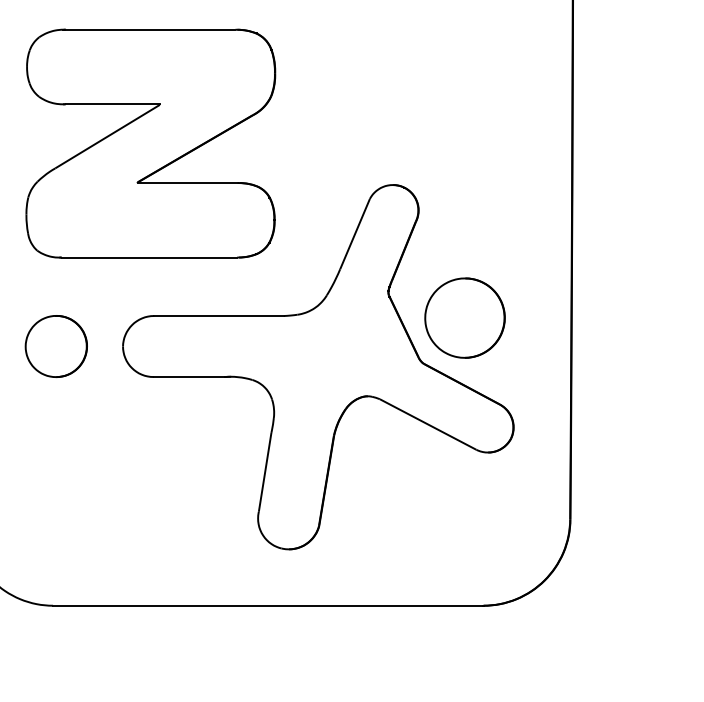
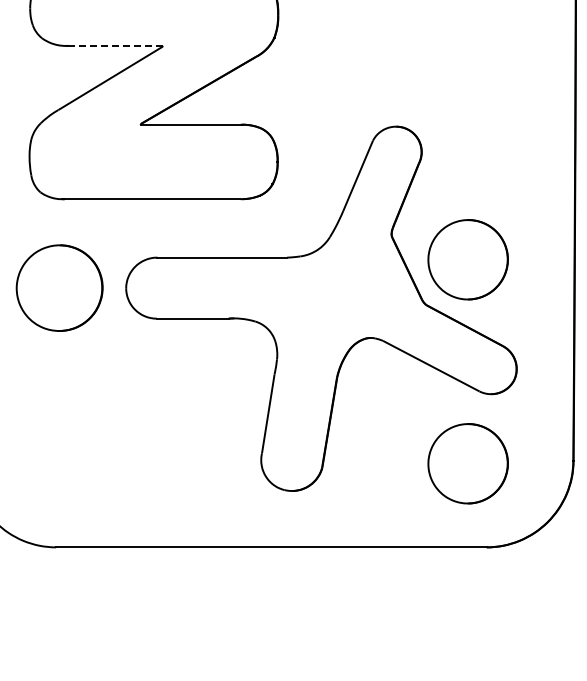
line: (112, 104) -> (115, 46), solid -> dashed
part: (55, 346) -> (58, 288), size x1.4
part: (464, 521) -> (467, 463), added

